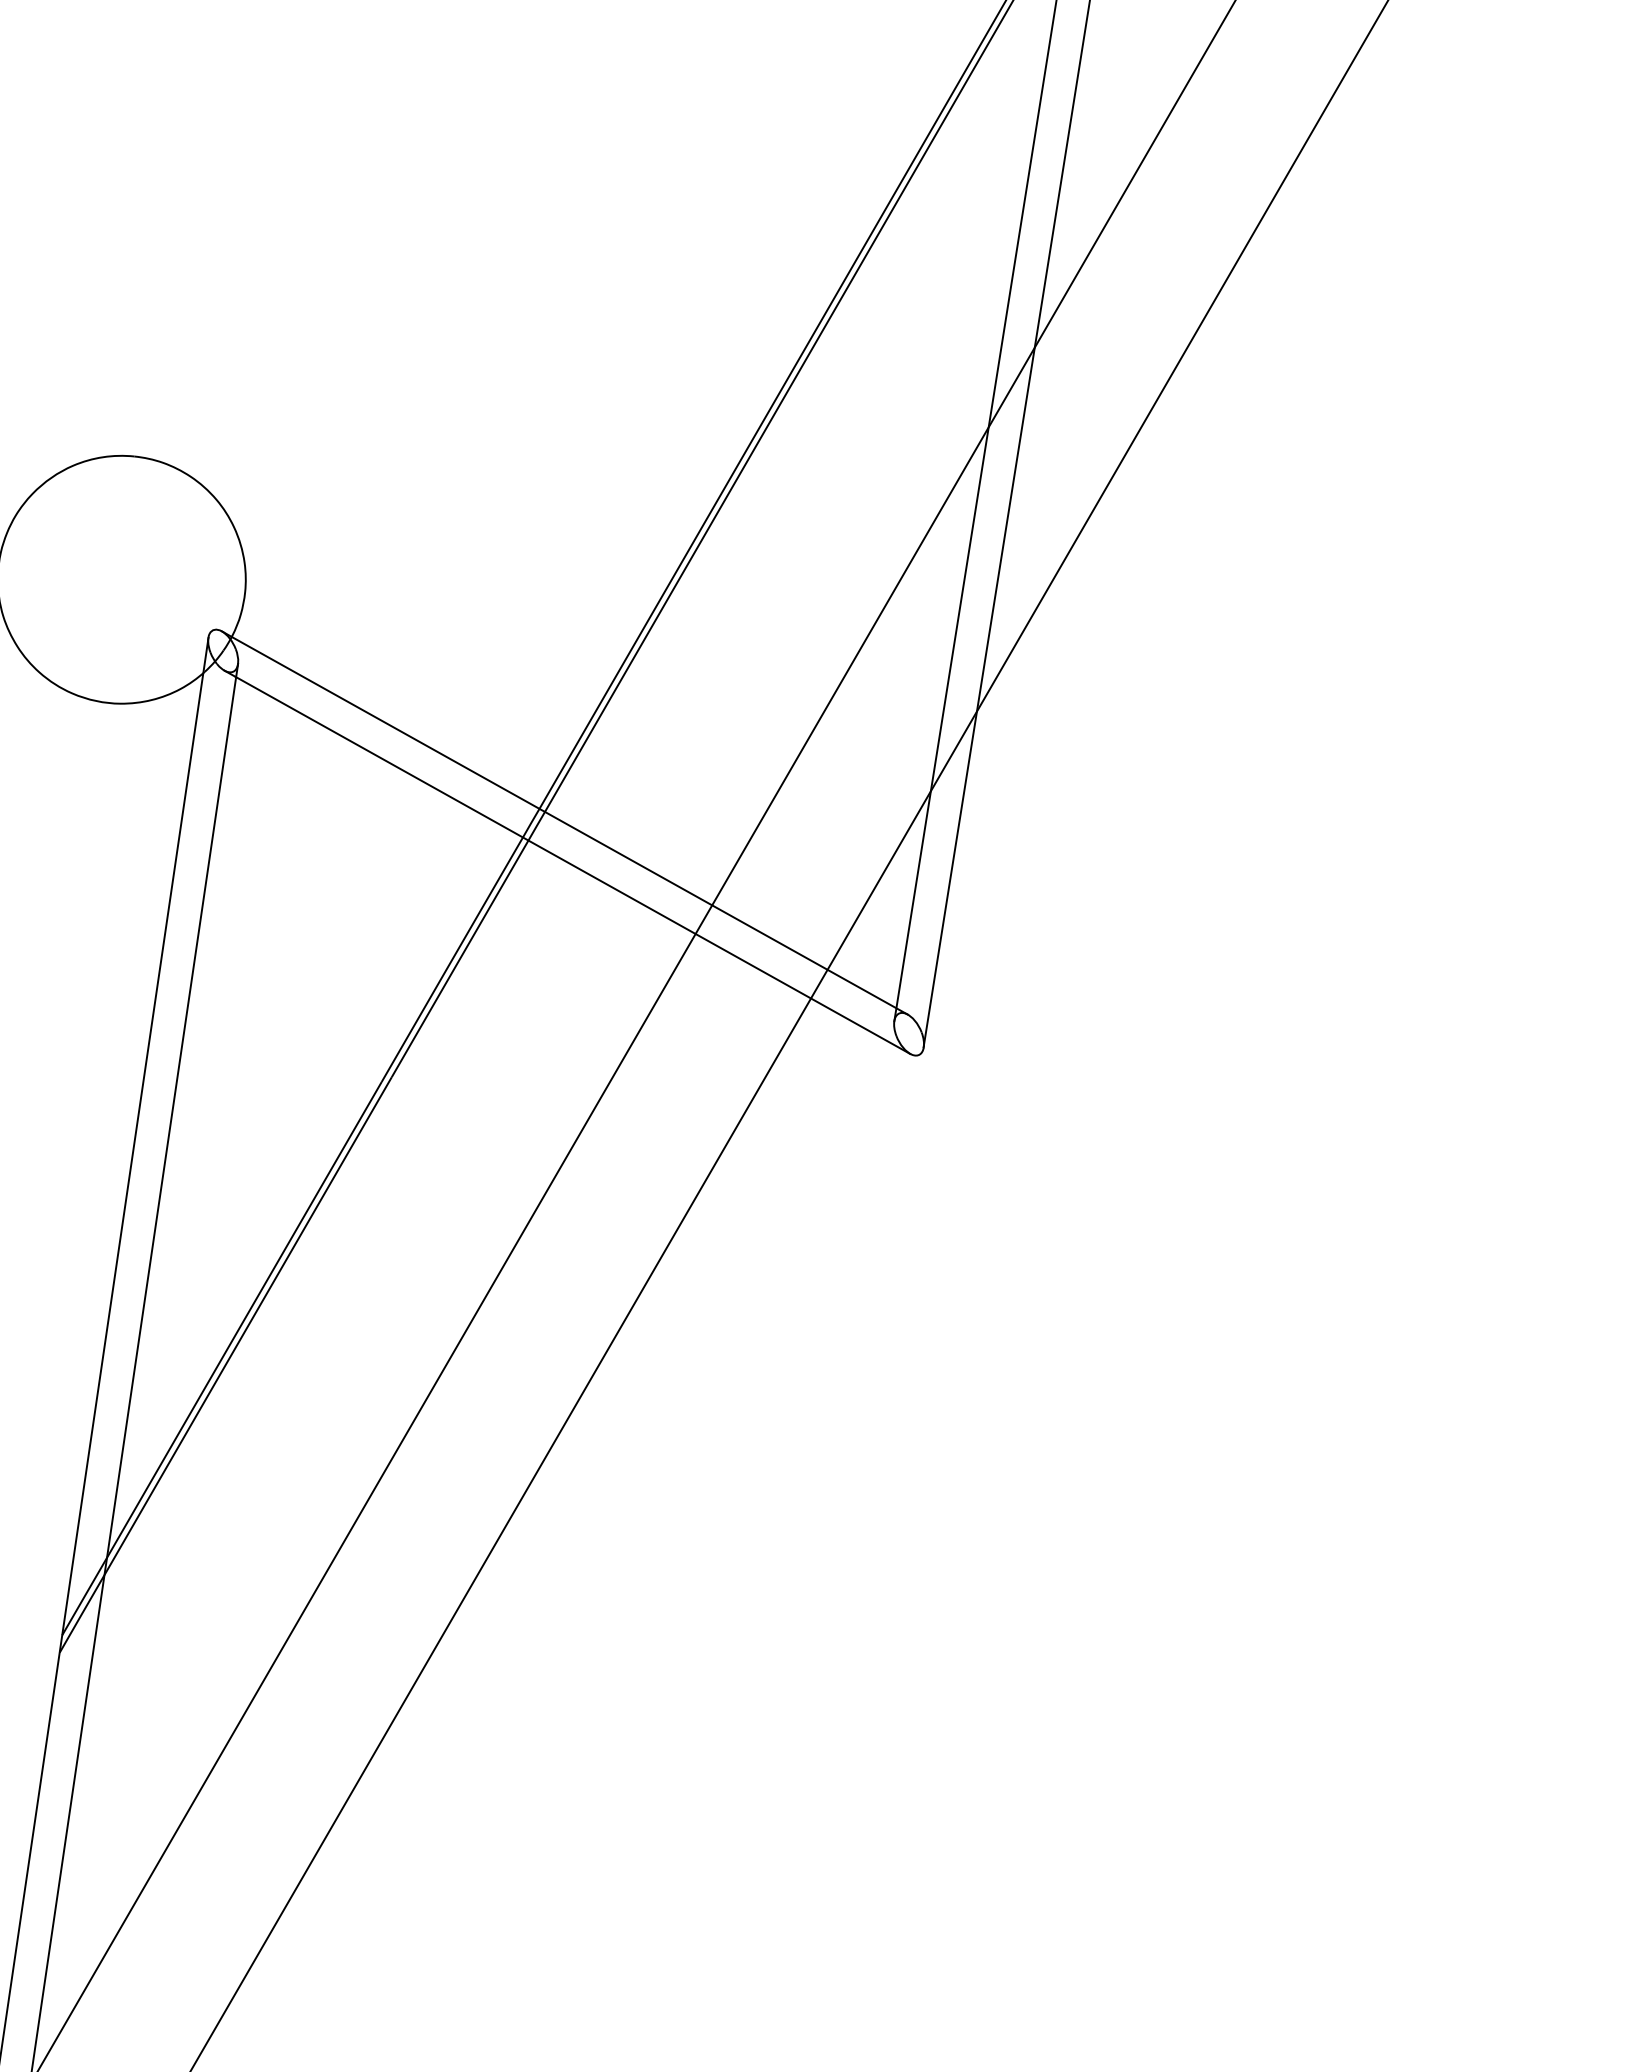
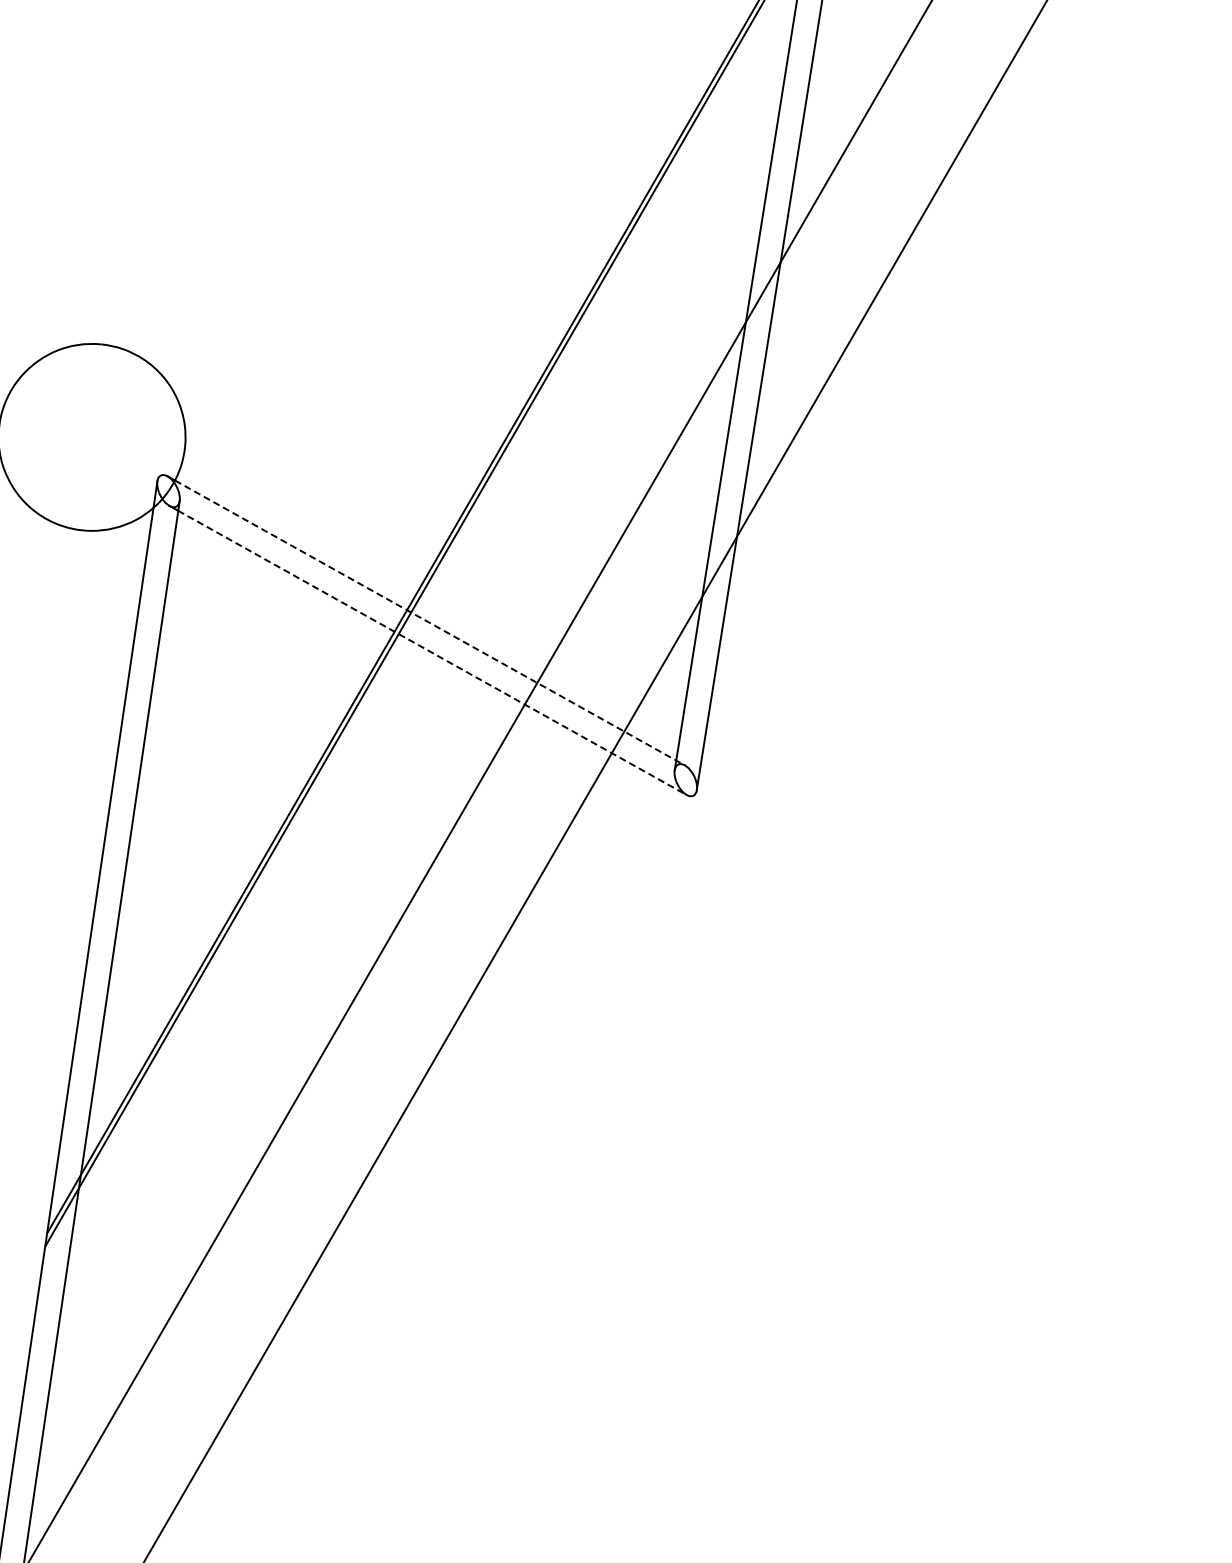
line: (569, 825) -> (429, 622), solid -> dashed
line: (573, 866) -> (432, 653), solid -> dashed

